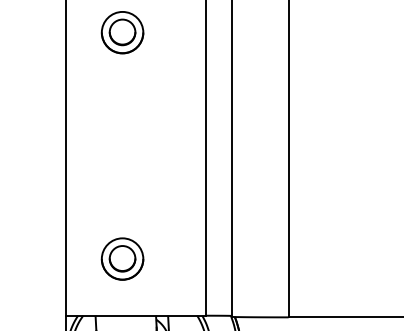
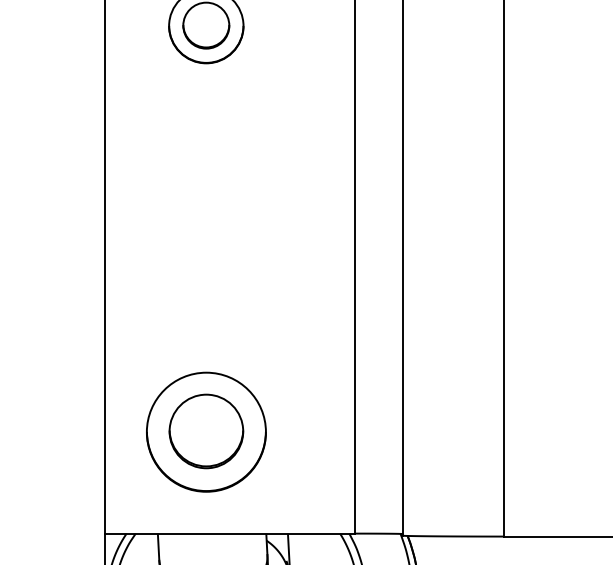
part: (122, 258) -> (206, 431), size x1.6

